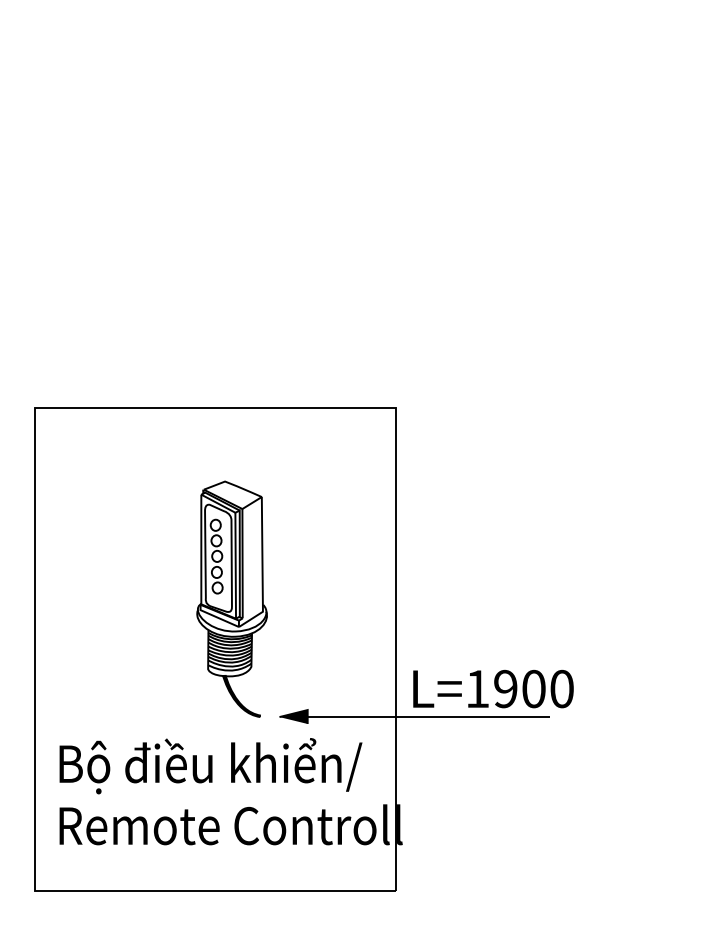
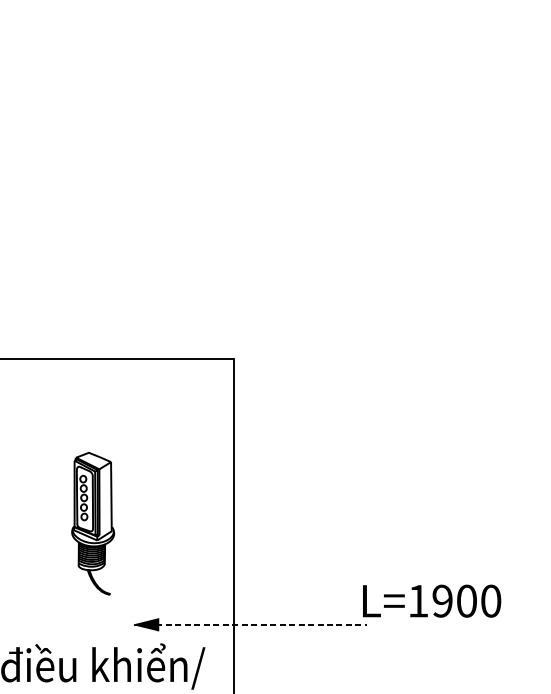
part: (231, 598) -> (92, 523), size x0.7
text: (493, 688) -> (432, 600), moved
line: (428, 717) -> (262, 625), solid -> dashed

